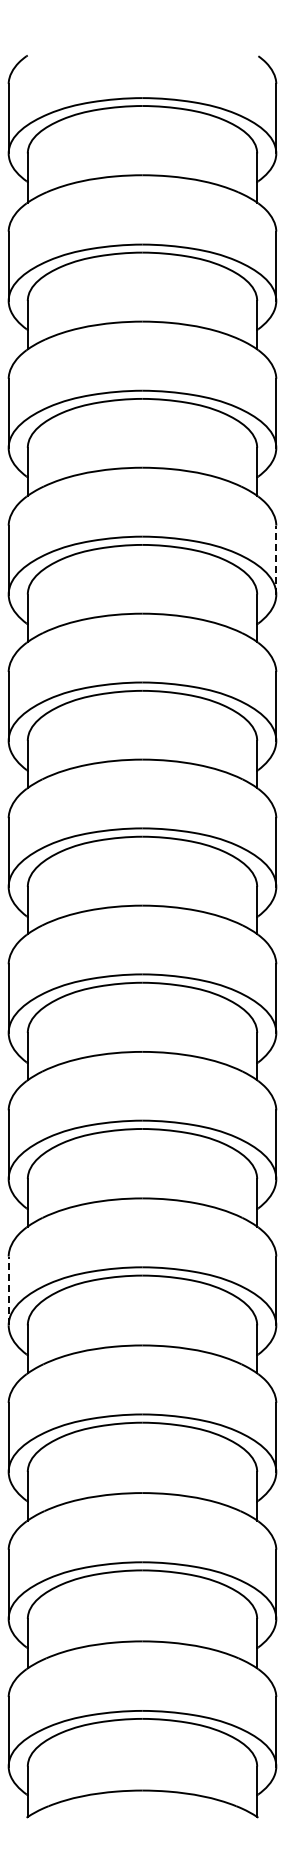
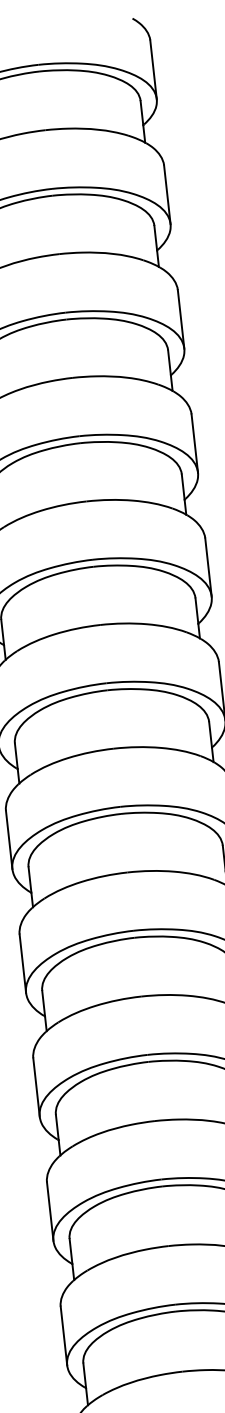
line: (276, 559) -> (194, 443), dashed -> solid
line: (8, 1290) -> (36, 1087), dashed -> solid

